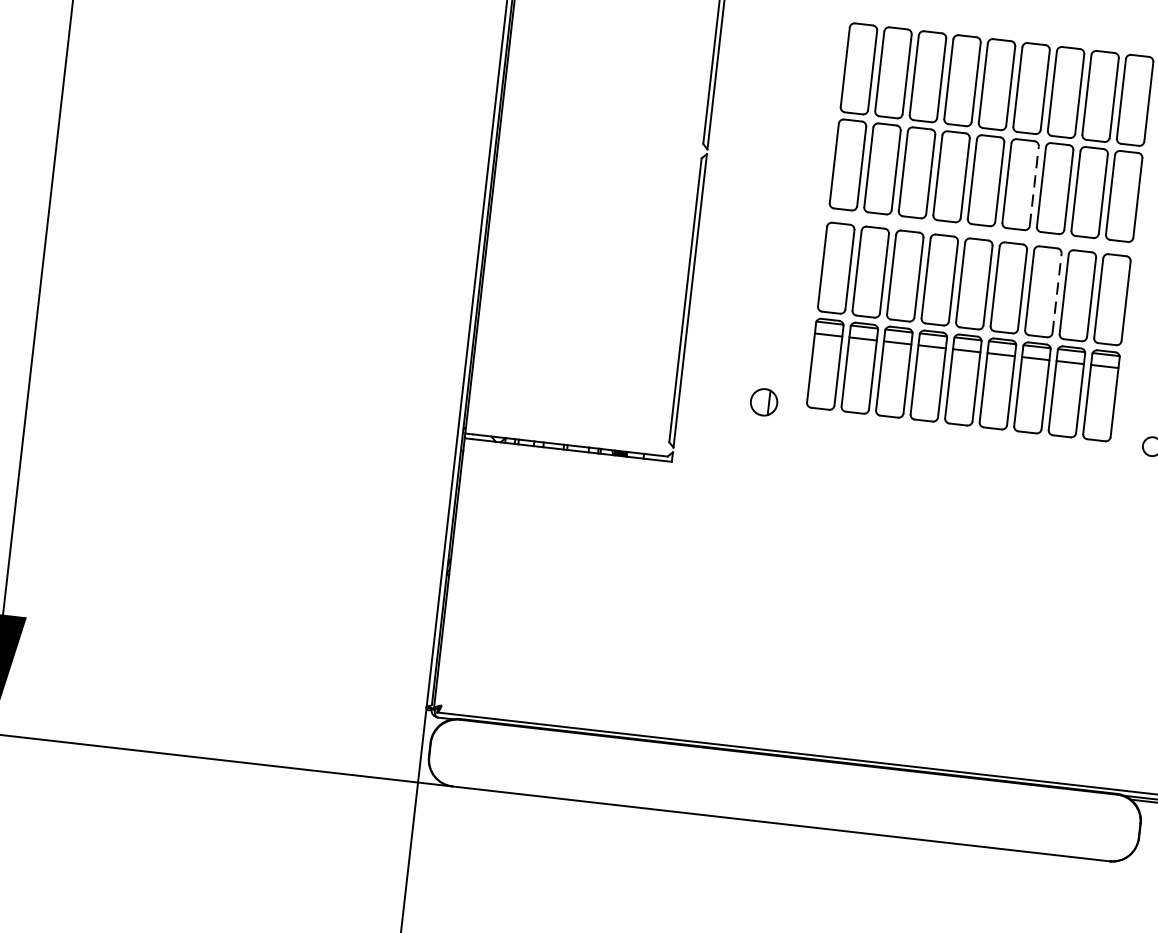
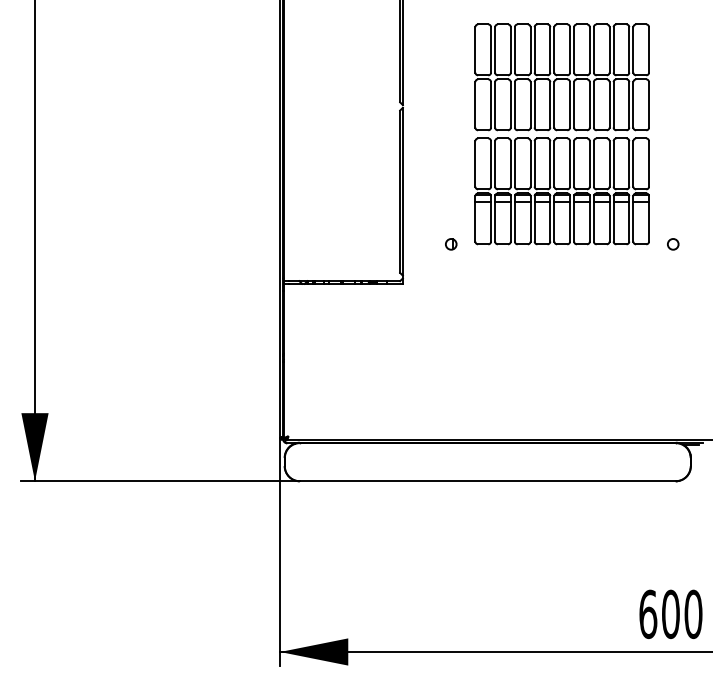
line: (1033, 185) -> (589, 104), dashed -> solid
line: (1057, 292) -> (609, 163), dashed -> solid
part: (764, 402) -> (451, 244), size x0.71

